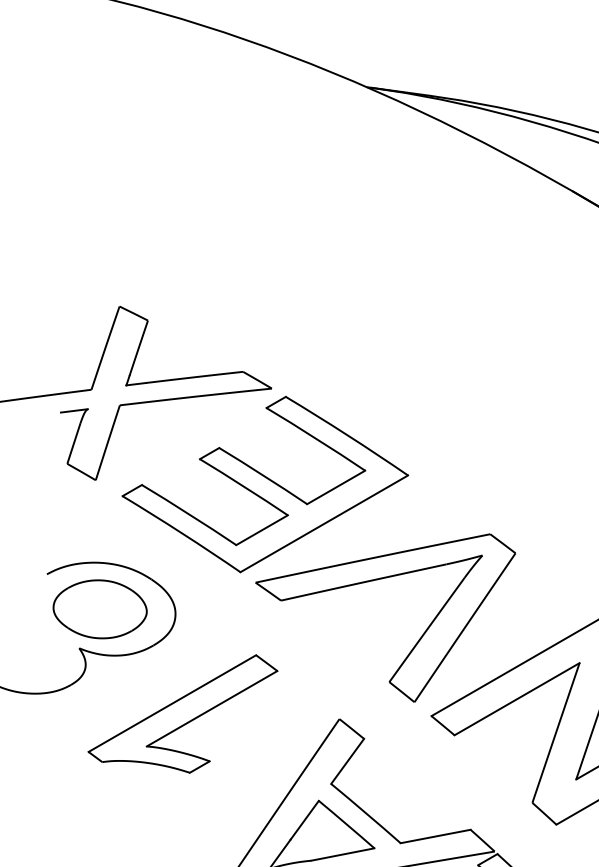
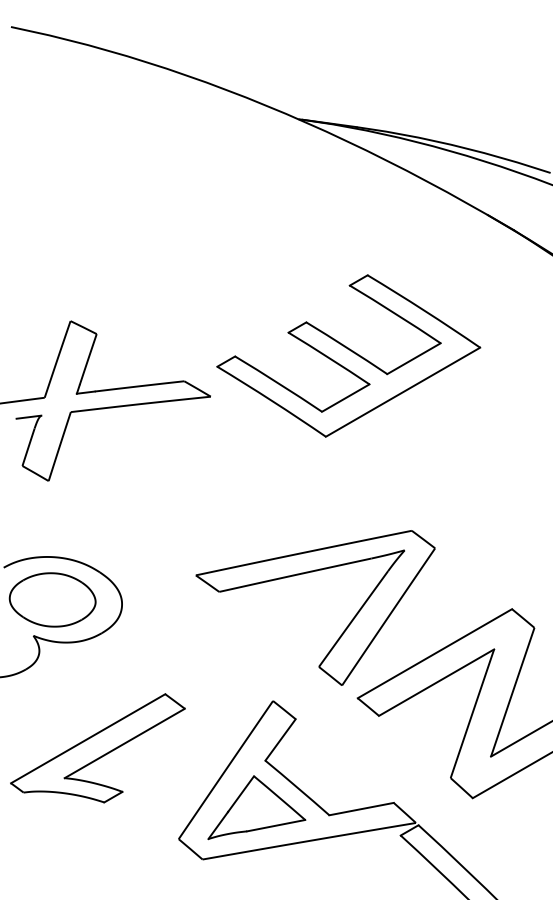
part: (265, 483) -> (348, 355), moved
part: (182, 714) -> (97, 748), moved

